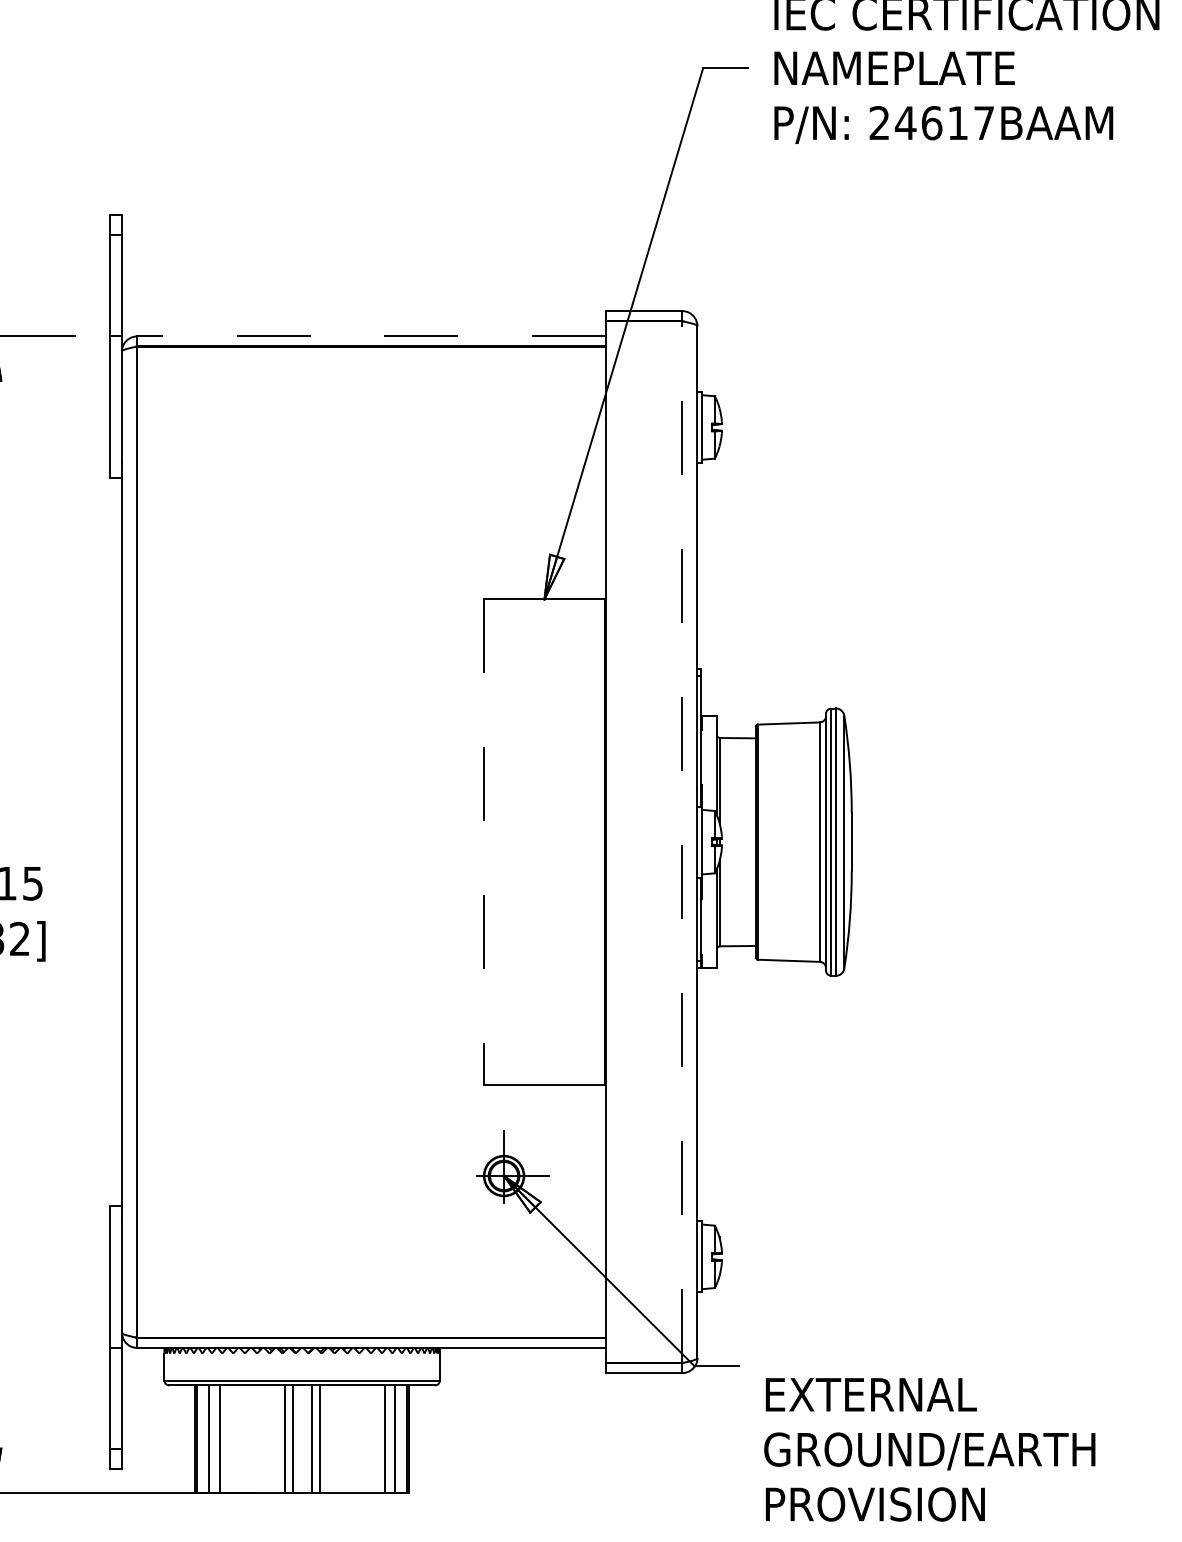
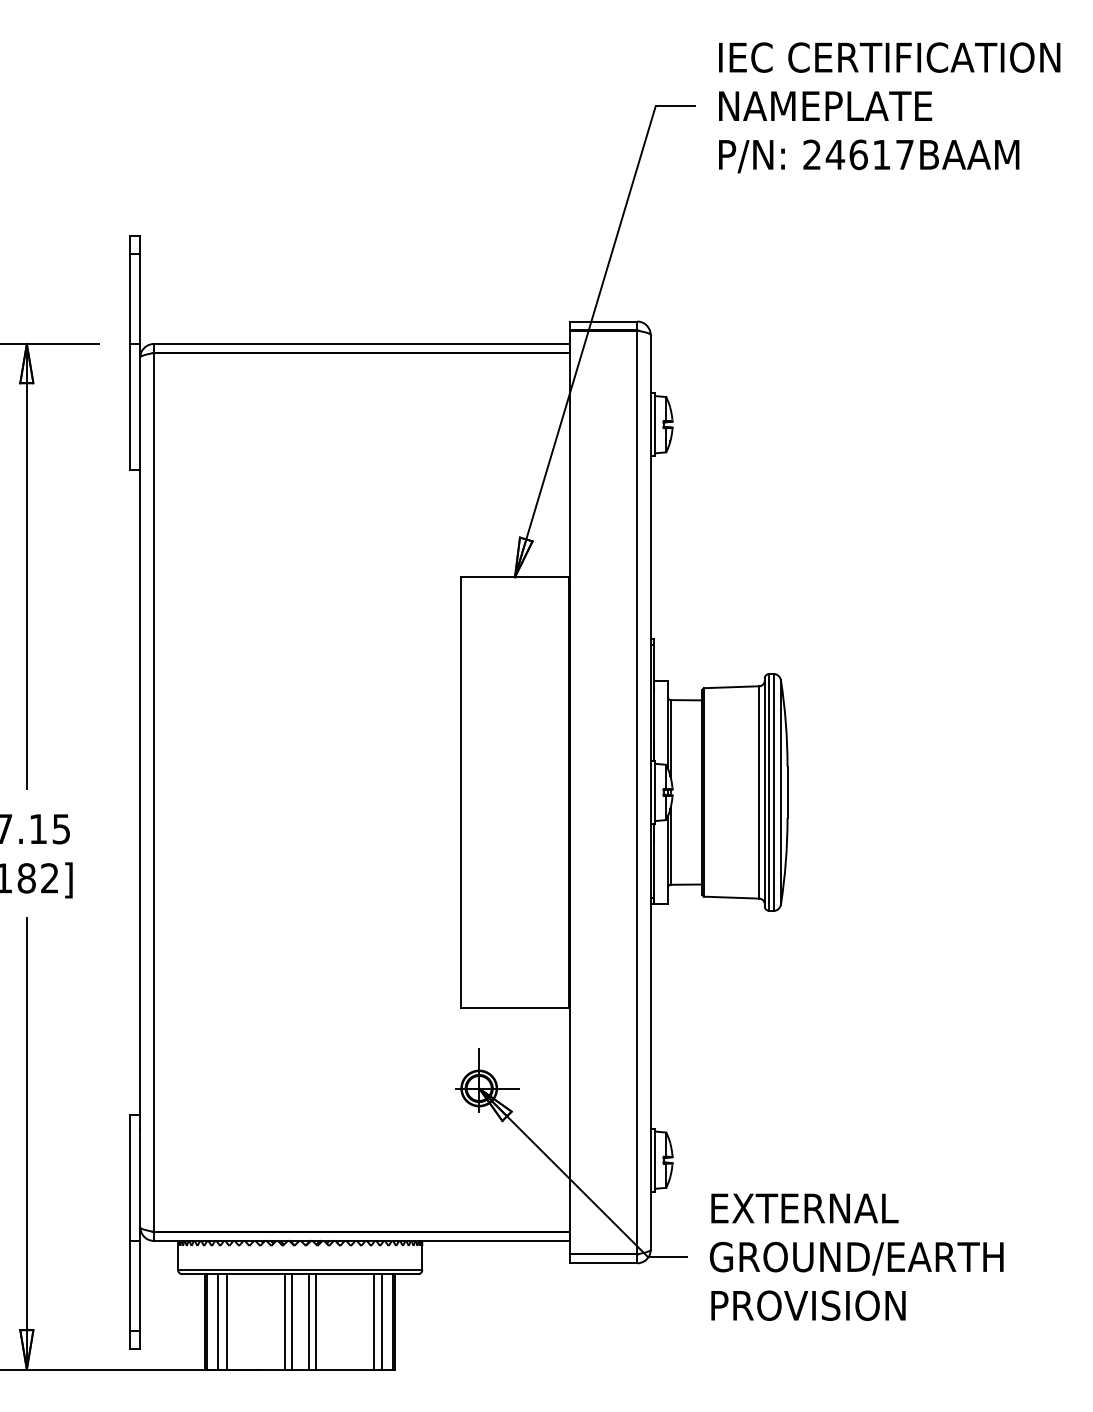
line: (371, 335) -> (361, 343), dashed -> solid
line: (484, 842) -> (461, 792), dashed -> solid
line: (682, 842) -> (637, 792), dashed -> solid
text: (929, 1448) -> (856, 1256), moved

